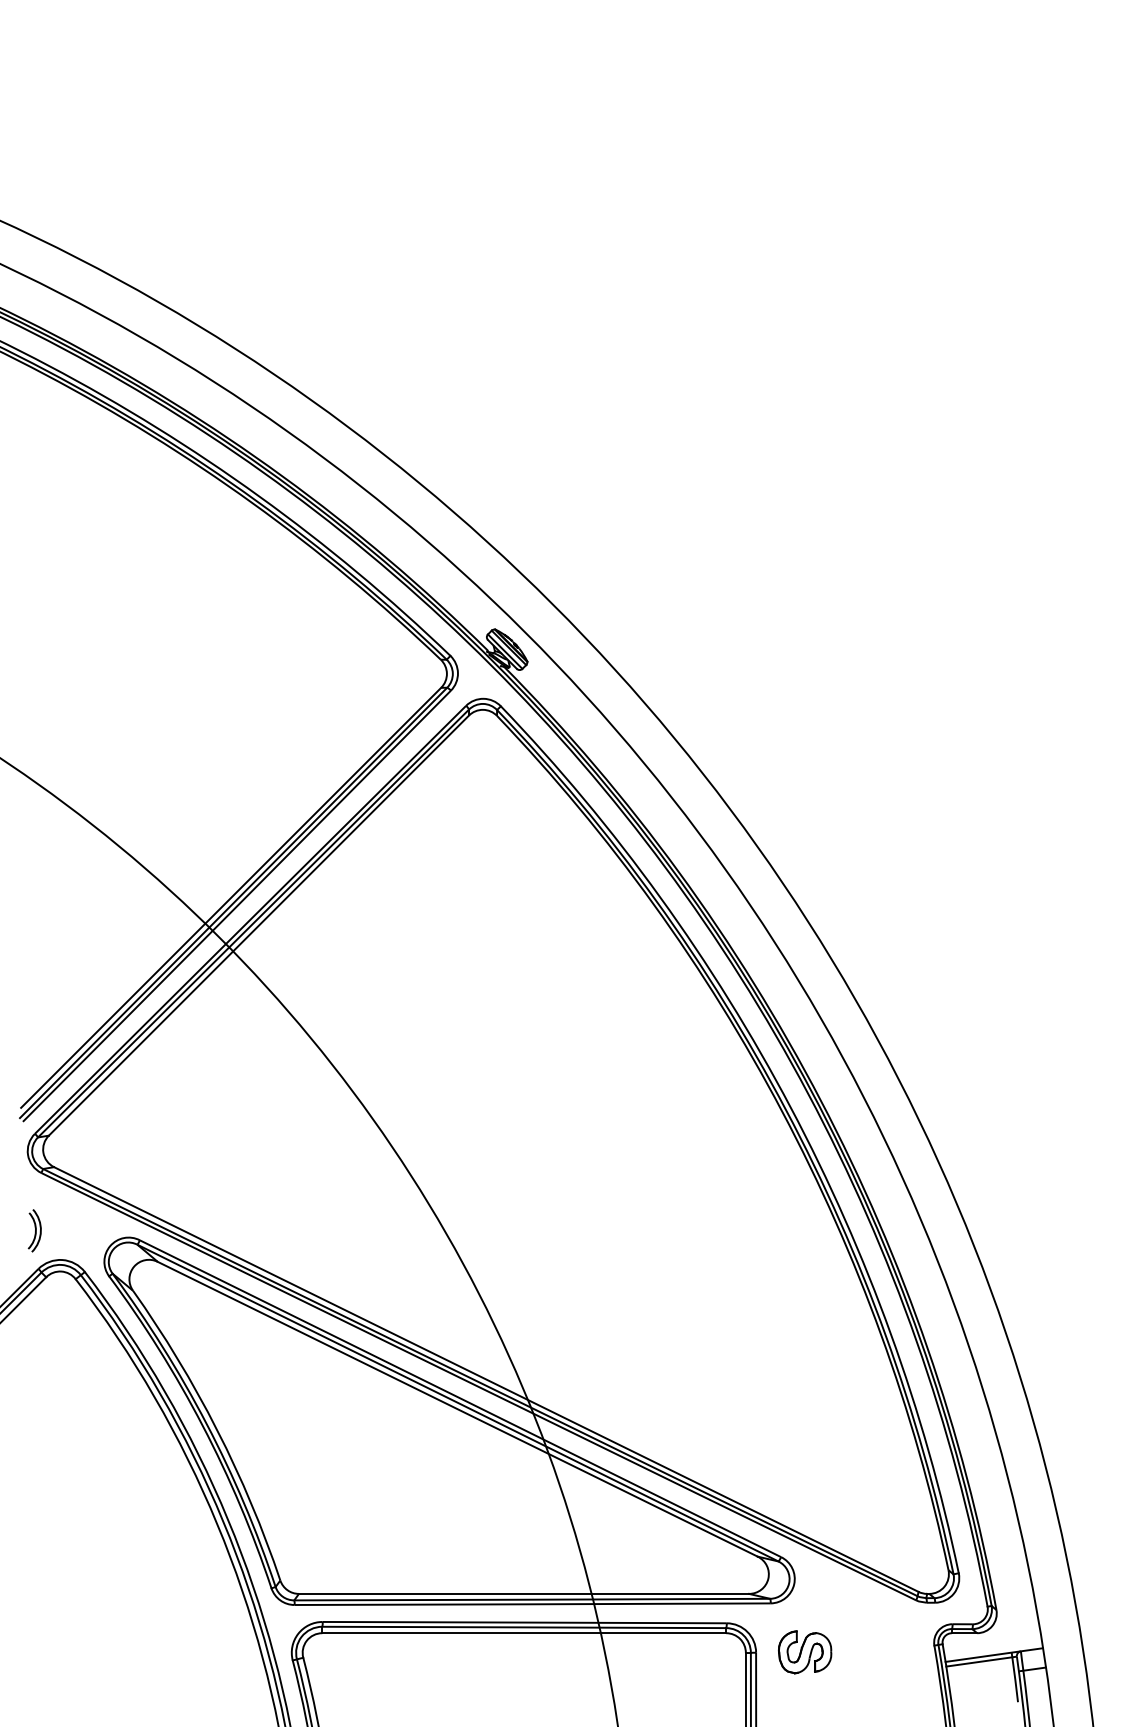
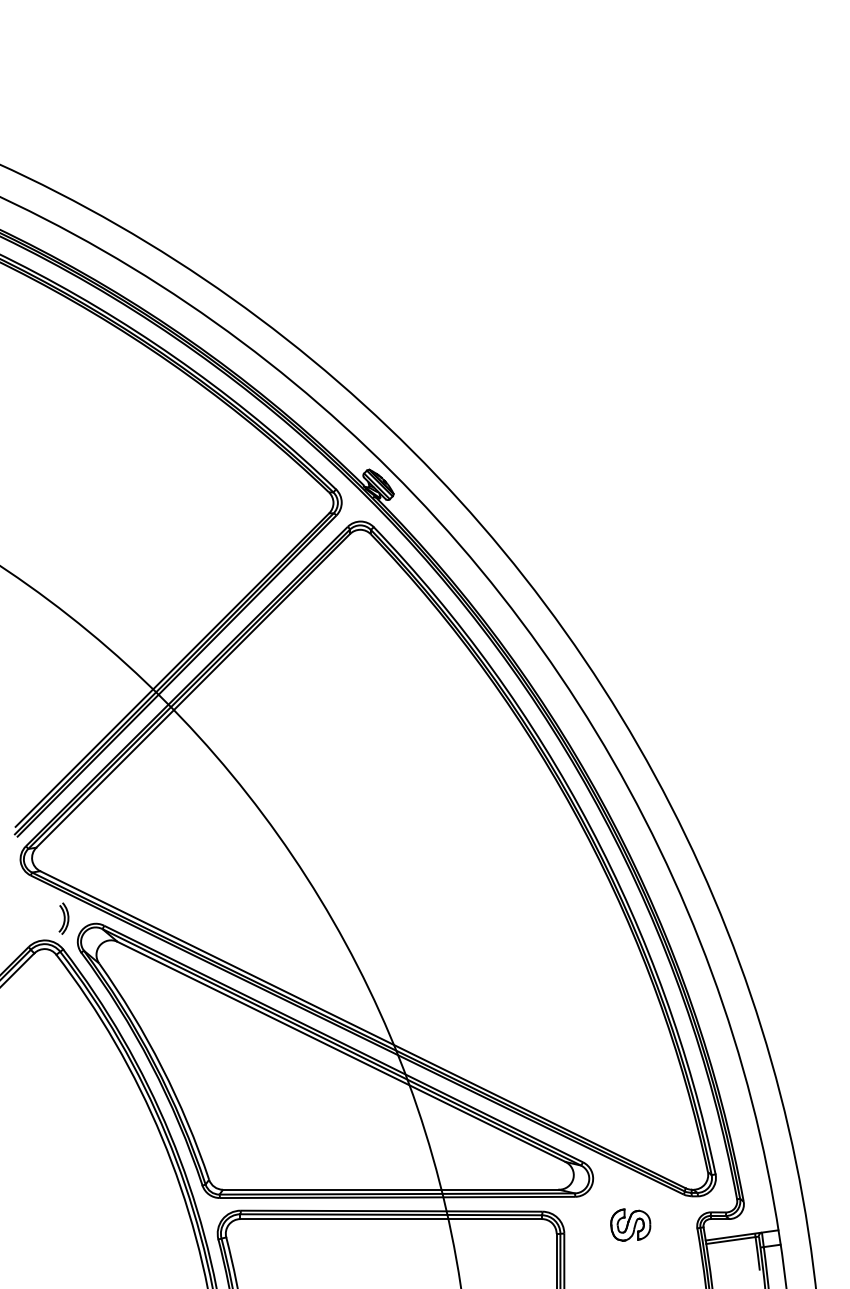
part: (34, 1230) -> (63, 918), moved
part: (805, 1652) -> (631, 1225), moved

